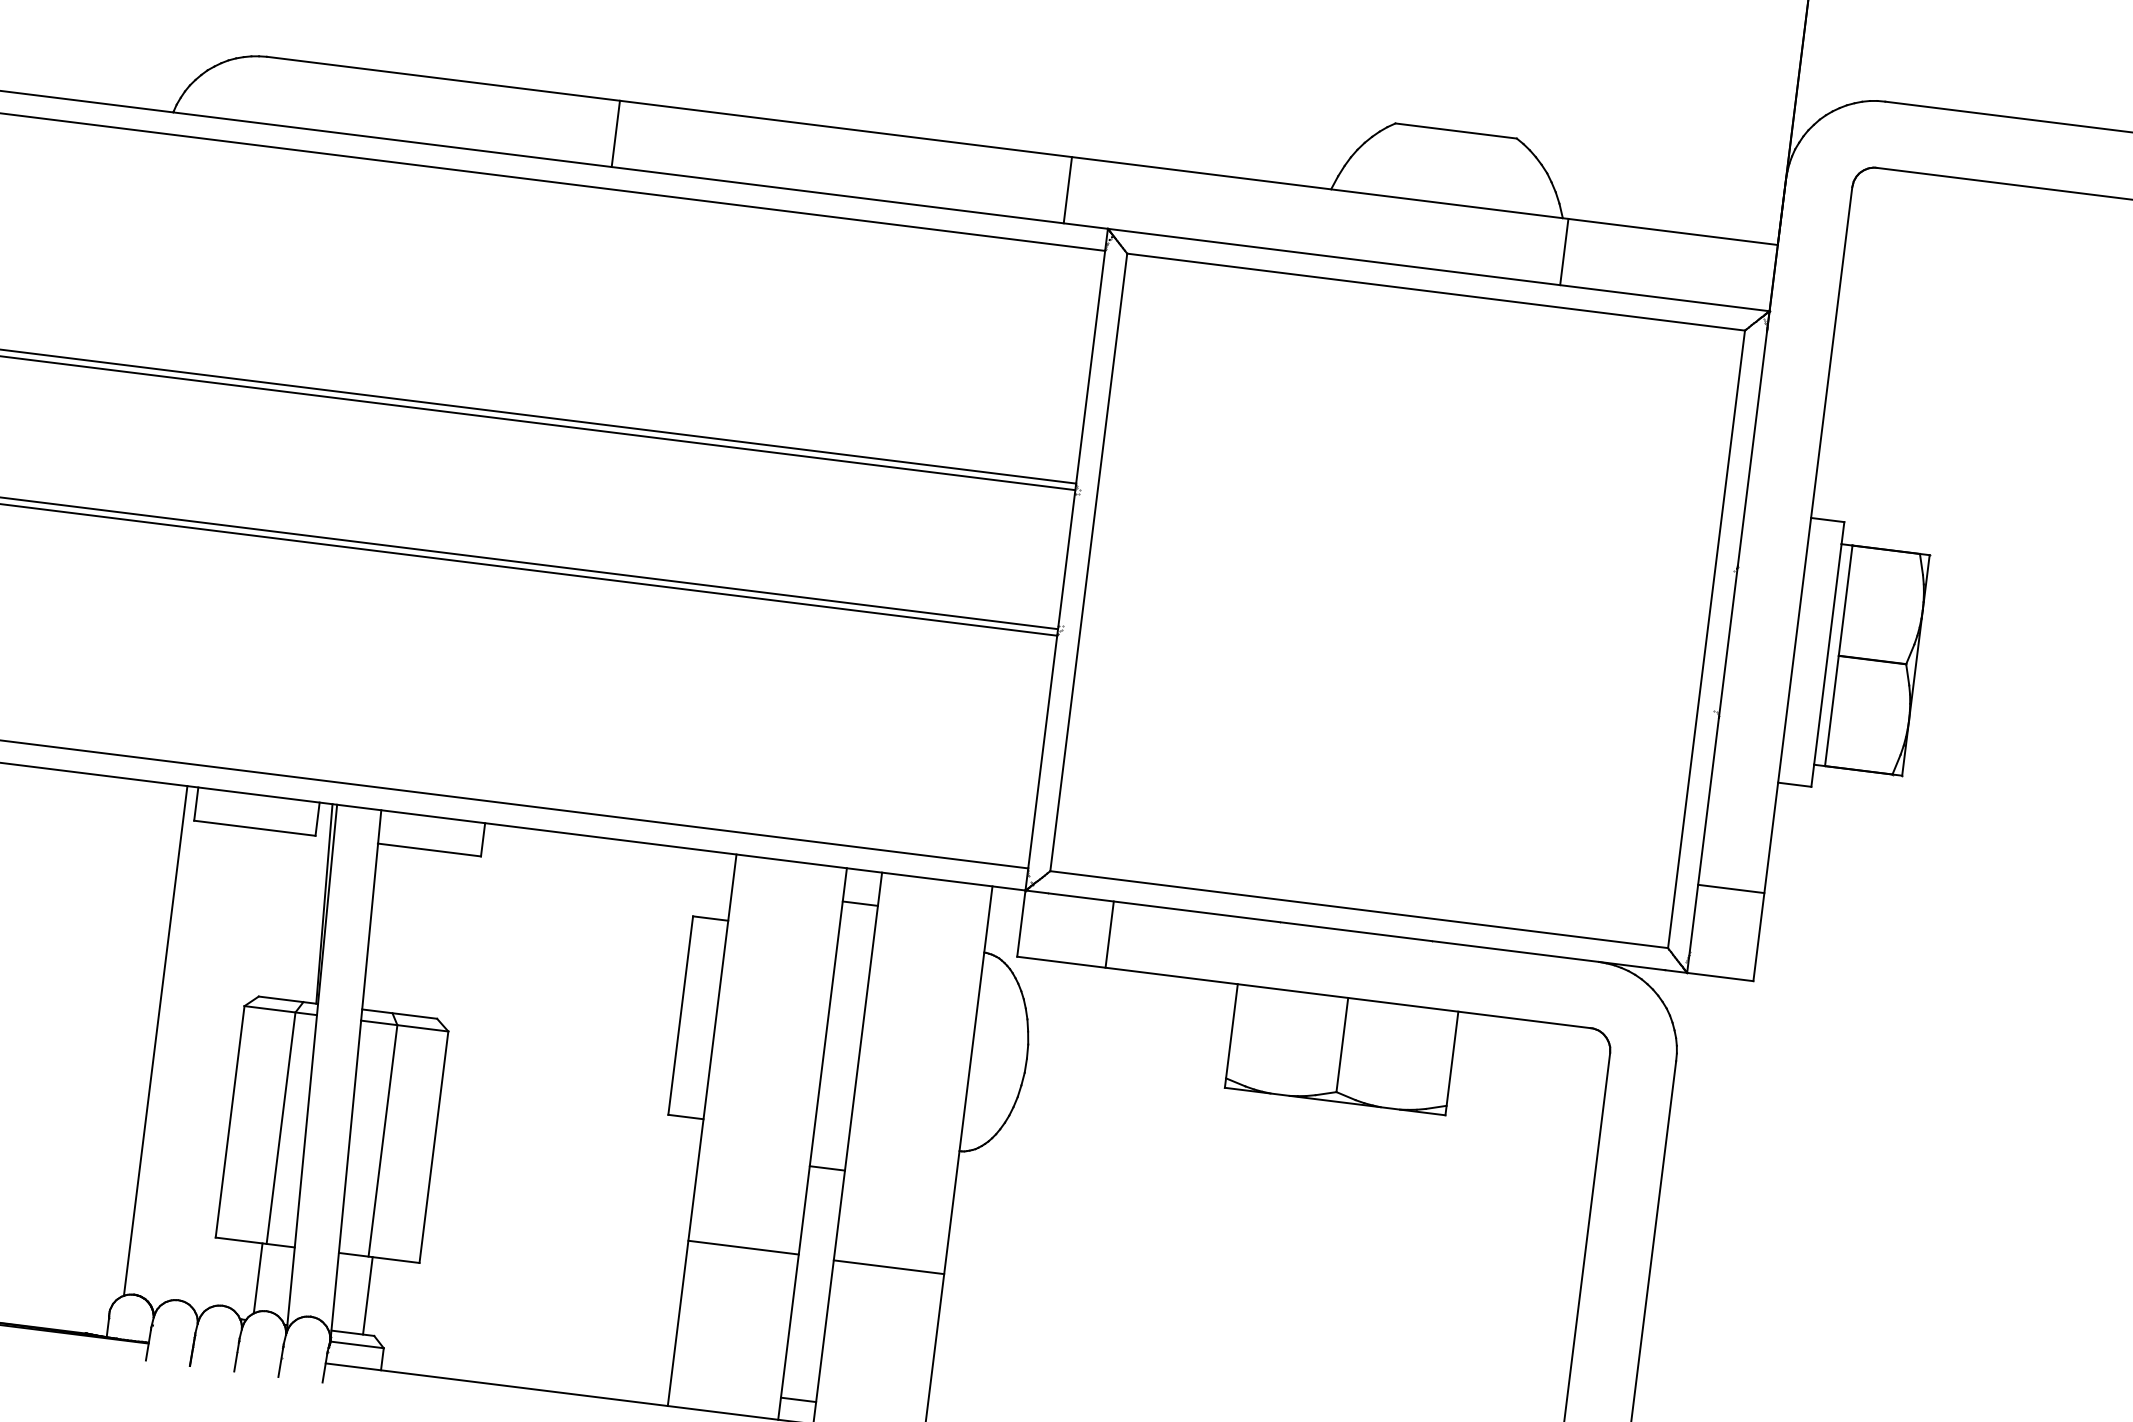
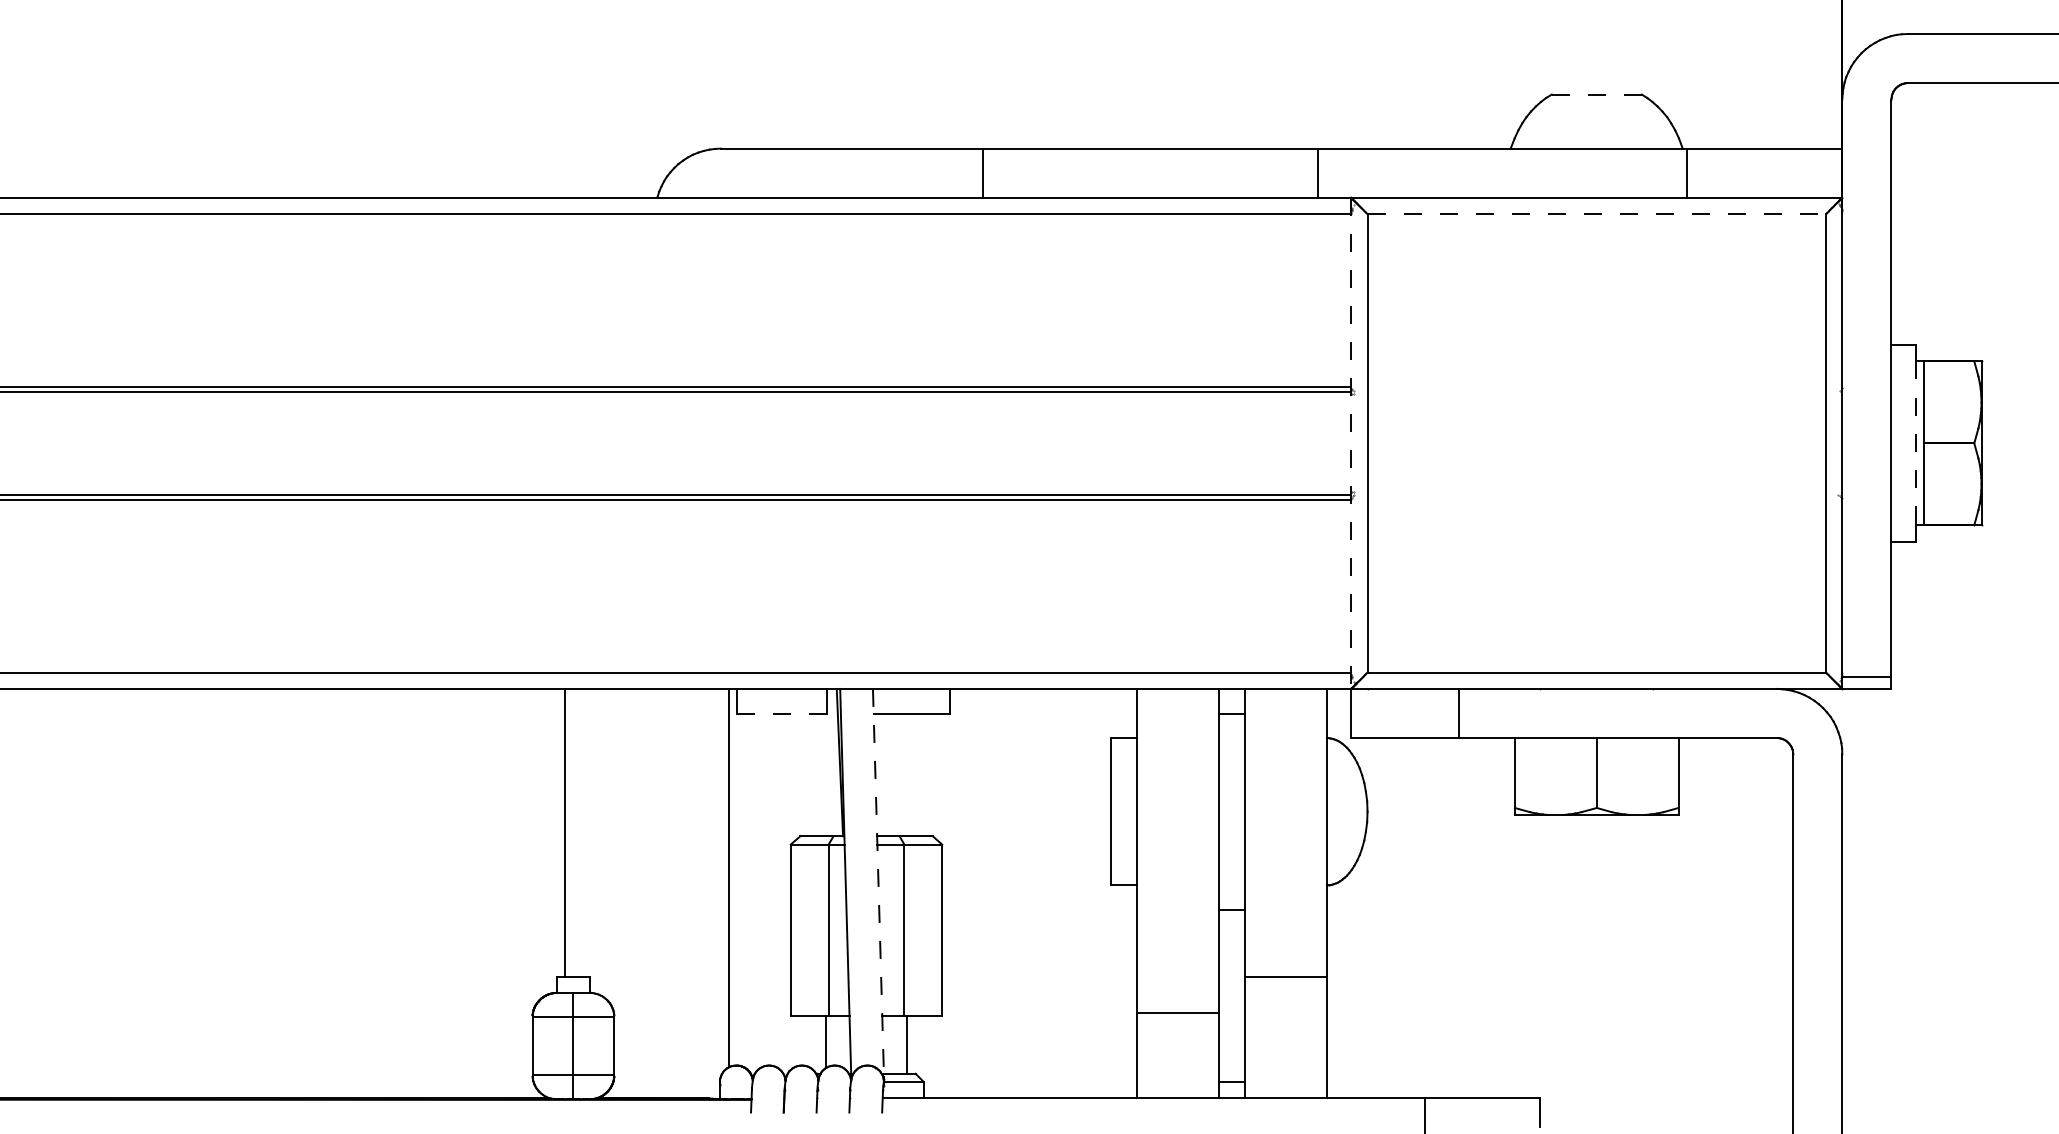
line: (1455, 130) -> (1596, 94), solid -> dashed
line: (1436, 292) -> (1597, 214), solid -> dashed
line: (1067, 559) -> (1351, 443), solid -> dashed
line: (1828, 654) -> (1916, 443), solid -> dashed
line: (255, 828) -> (782, 713), solid -> dashed
line: (1730, 888) -> (1866, 676), moved
line: (1109, 934) -> (1458, 713), moved
line: (355, 1076) -> (878, 885), solid -> dashed
line: (743, 1247) -> (1177, 1012), moved

